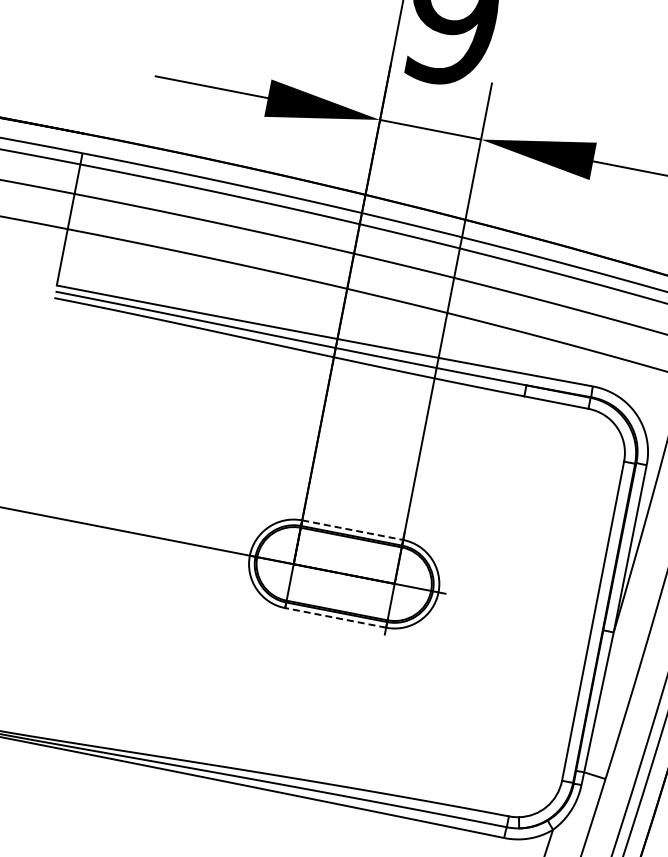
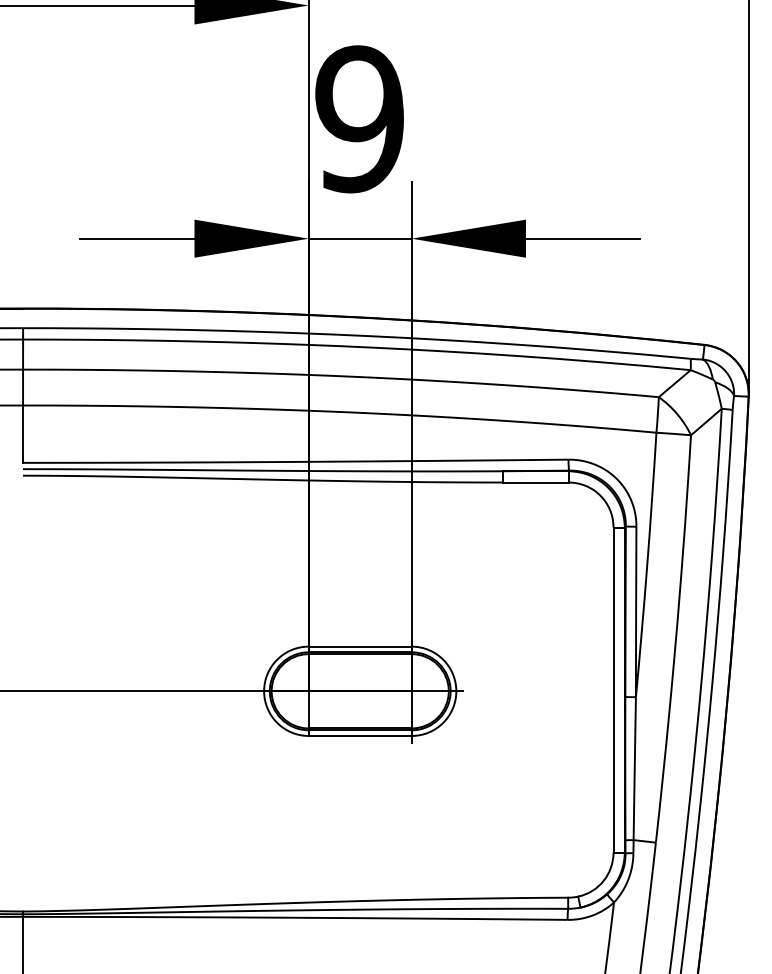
line: (353, 530) -> (360, 646), dashed -> solid
line: (335, 617) -> (359, 735), dashed -> solid

